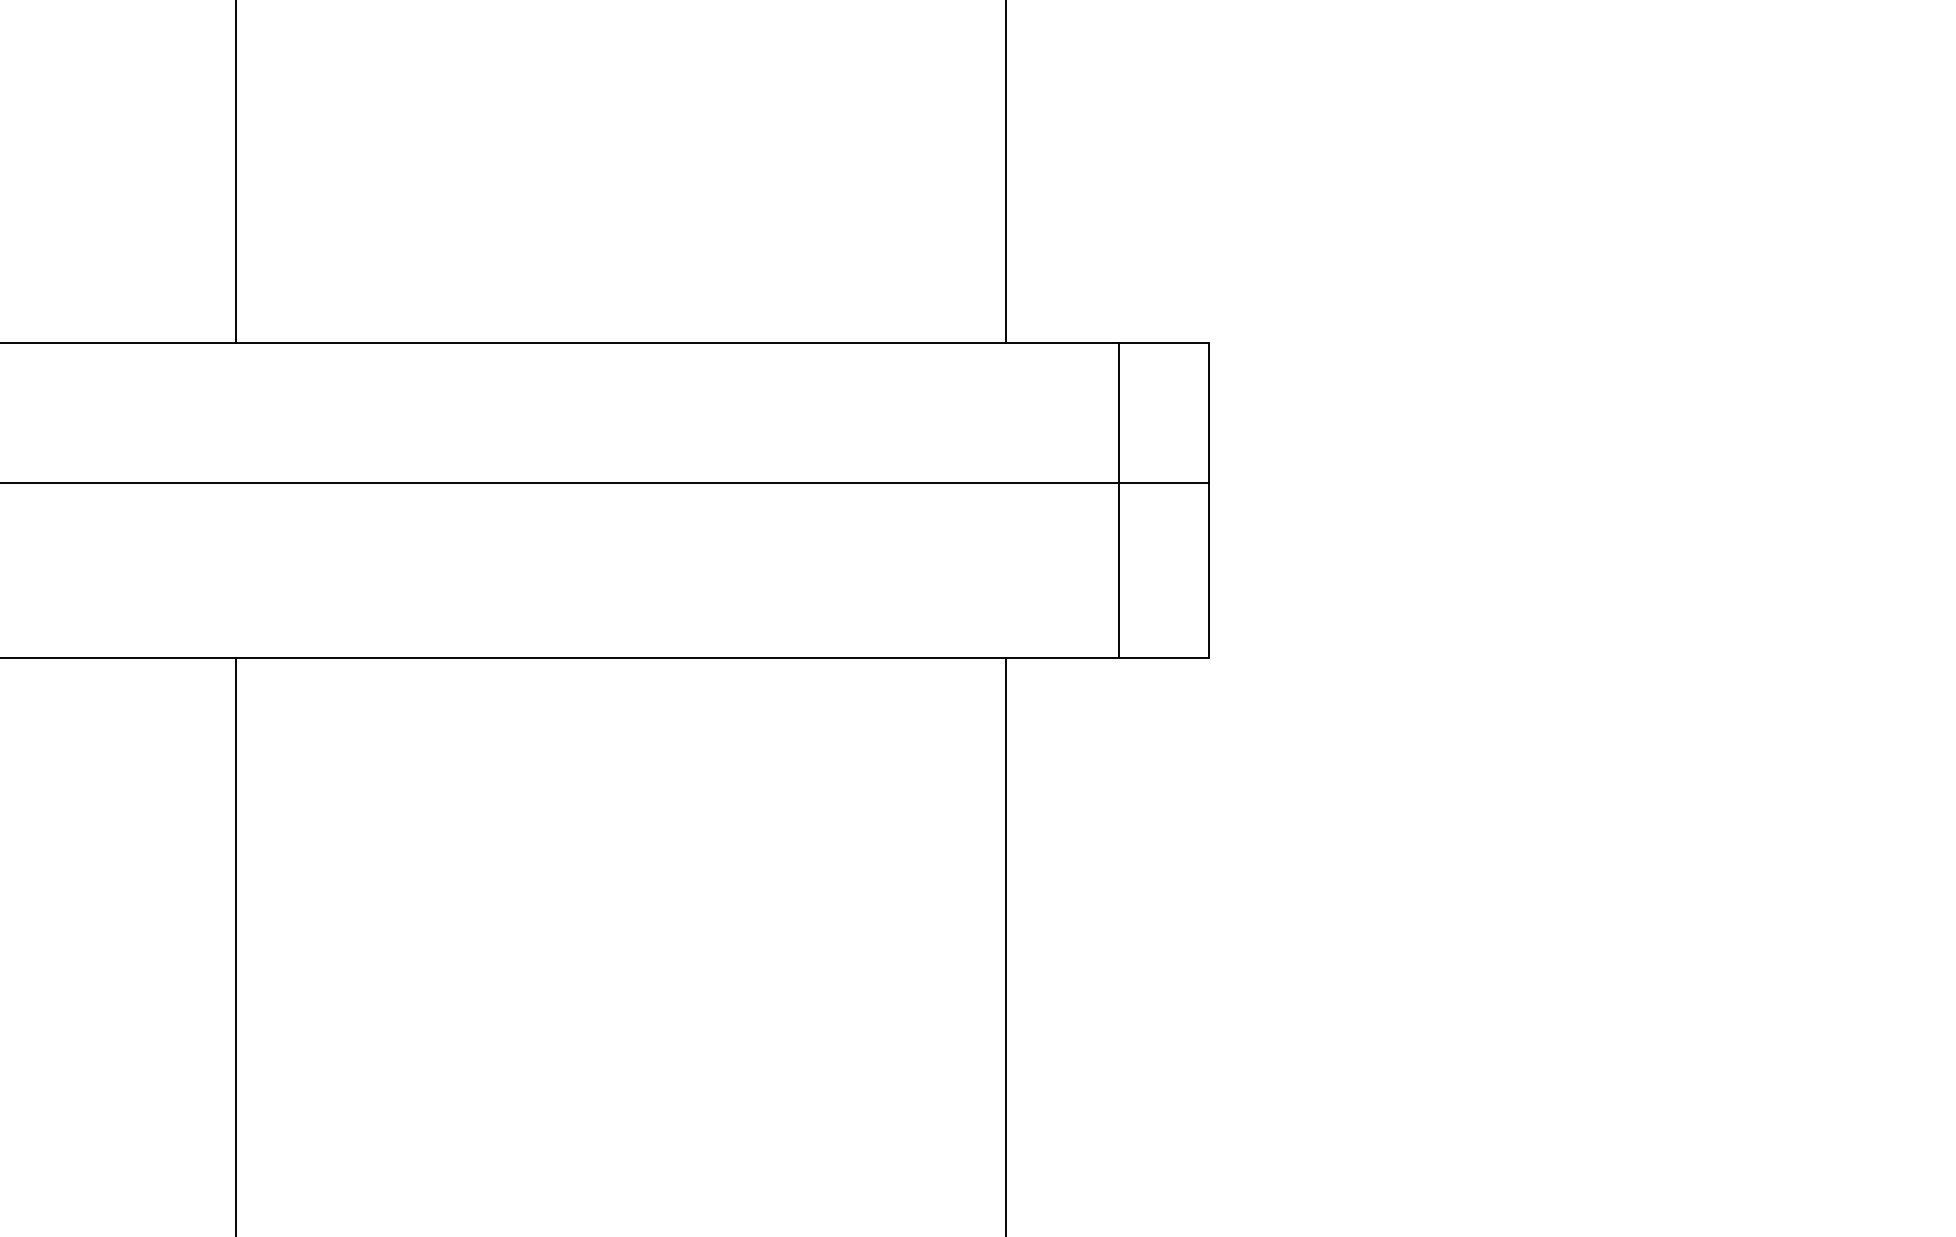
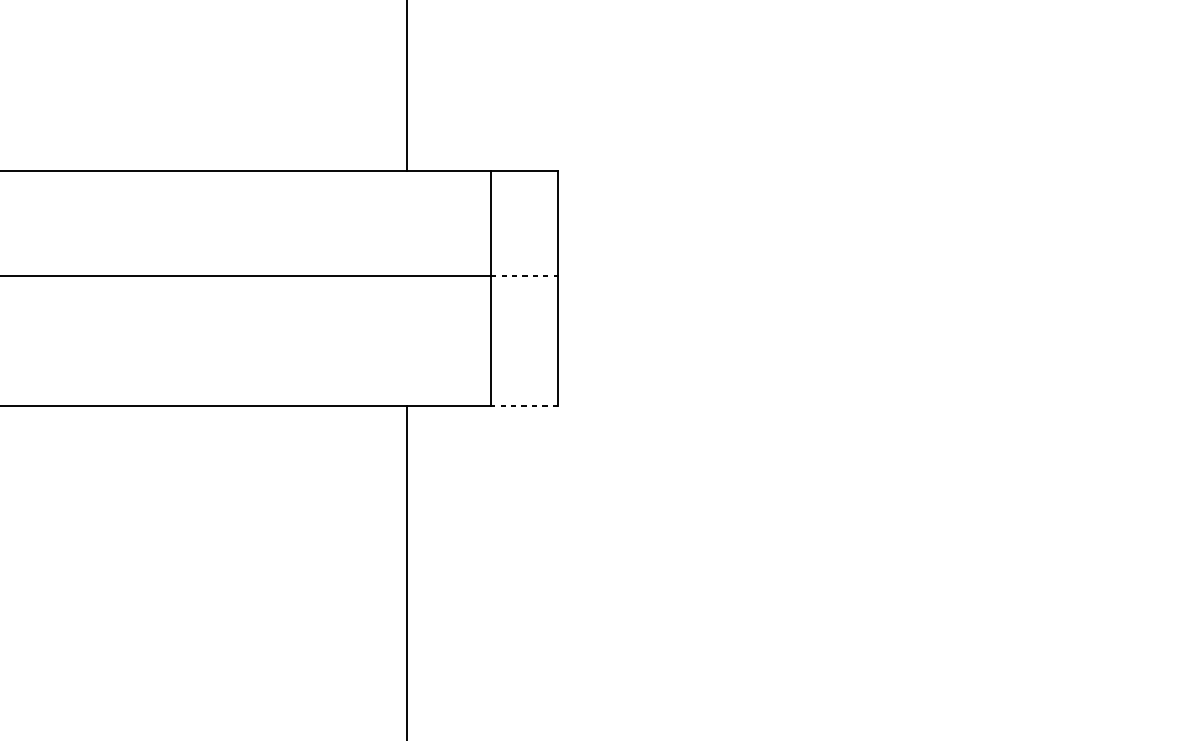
line: (1164, 482) -> (524, 275), solid -> dashed
line: (1164, 657) -> (524, 405), solid -> dashed

